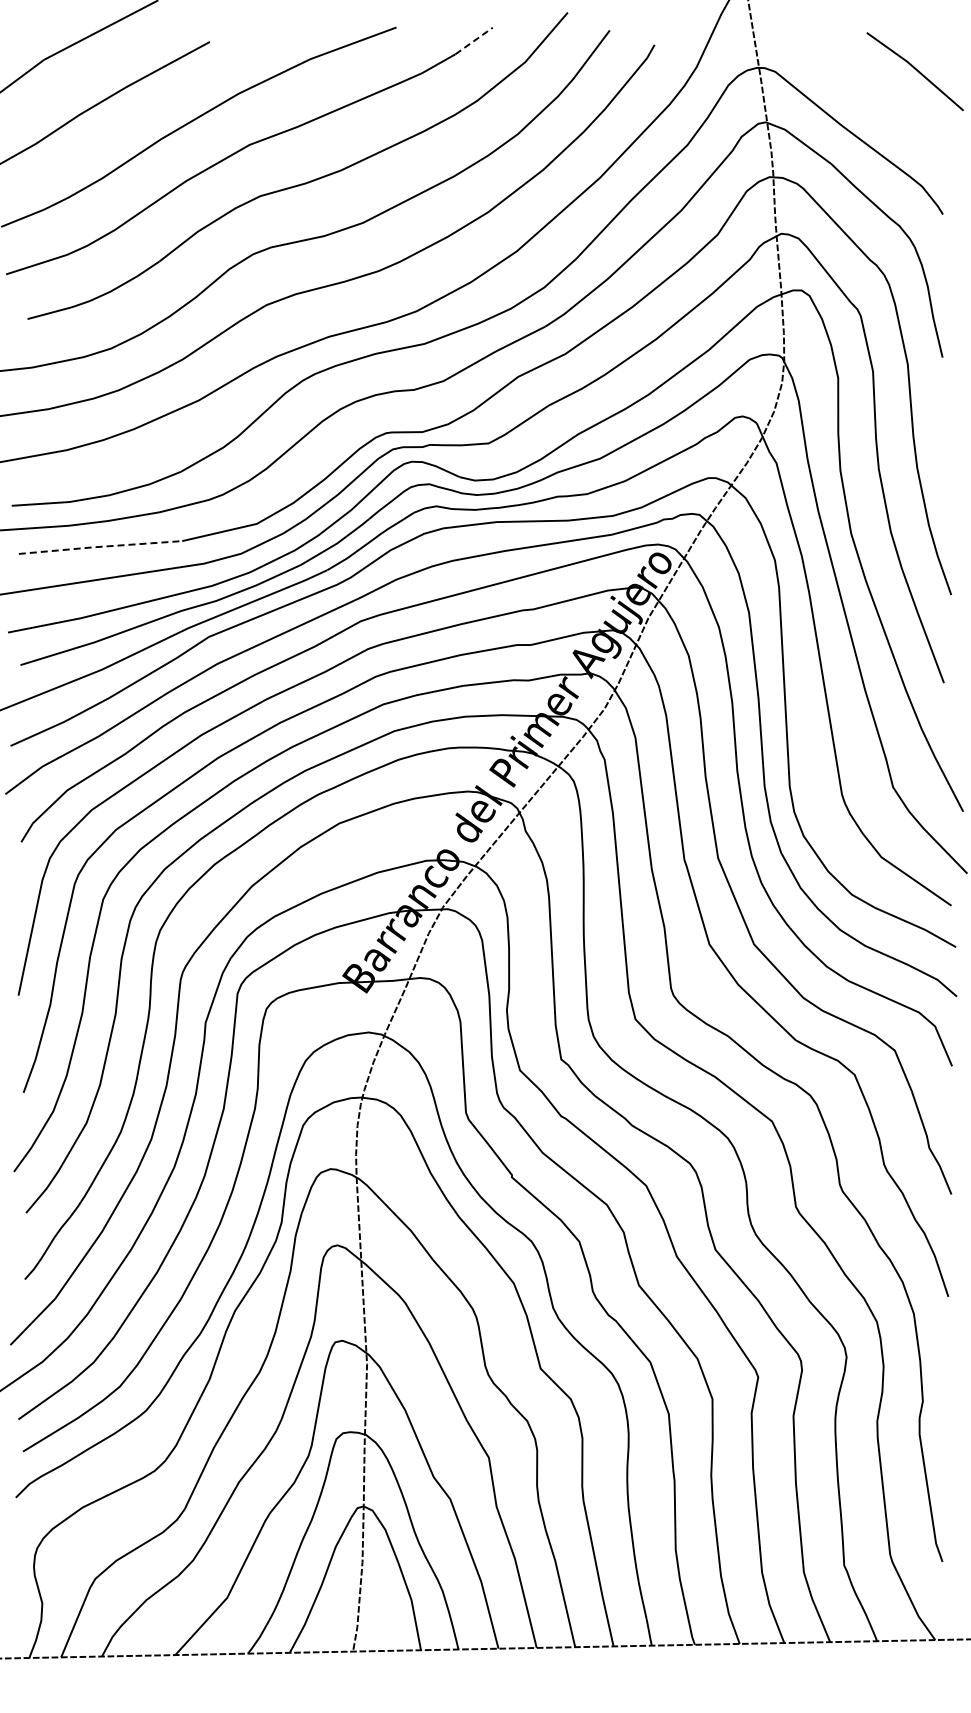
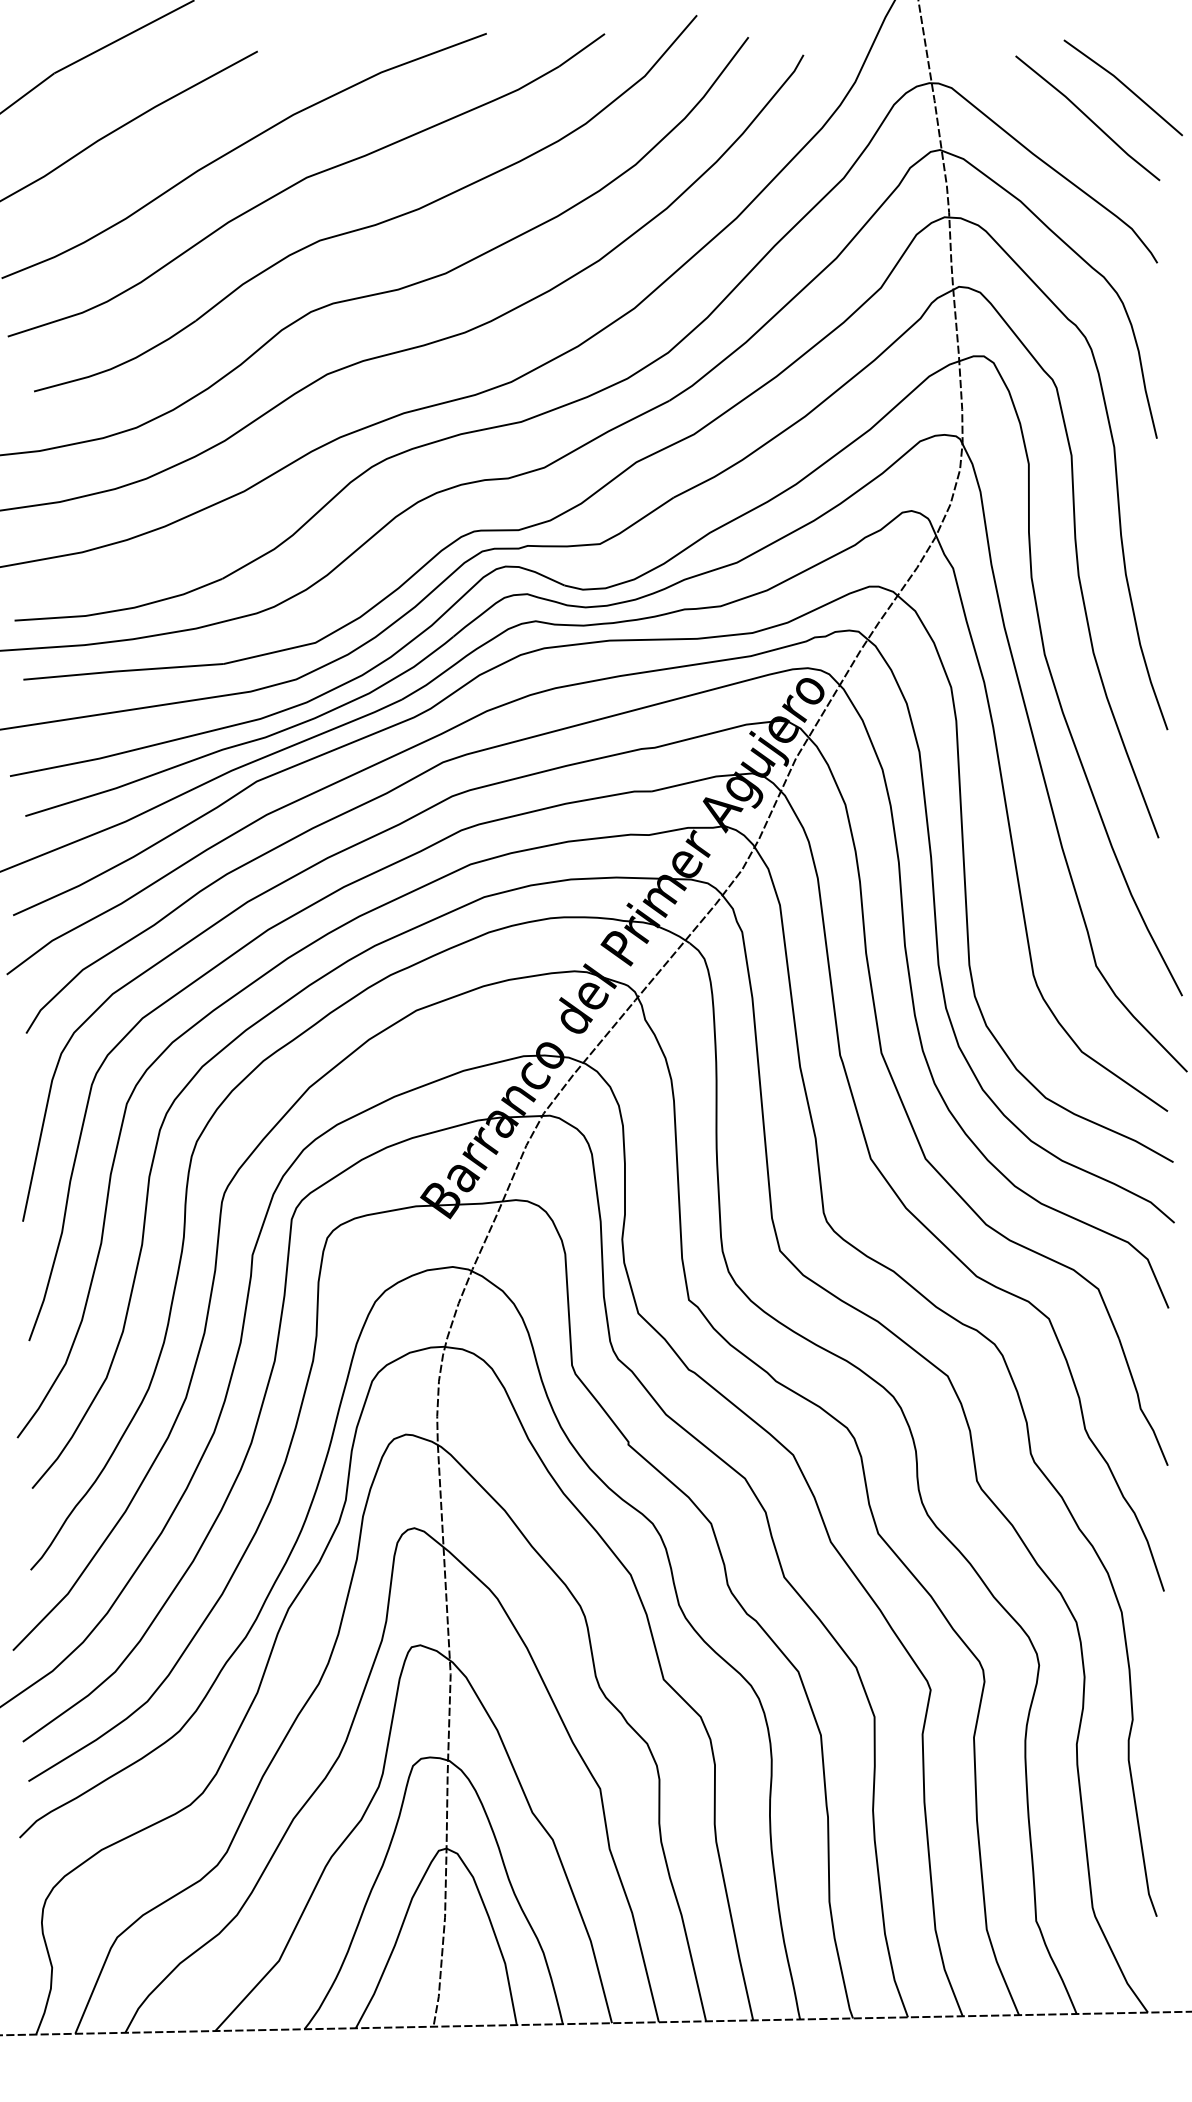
line: (474, 41) -> (582, 50), dashed -> solid
line: (886, 96) -> (1088, 118), added
line: (99, 546) -> (122, 670), dashed -> solid

